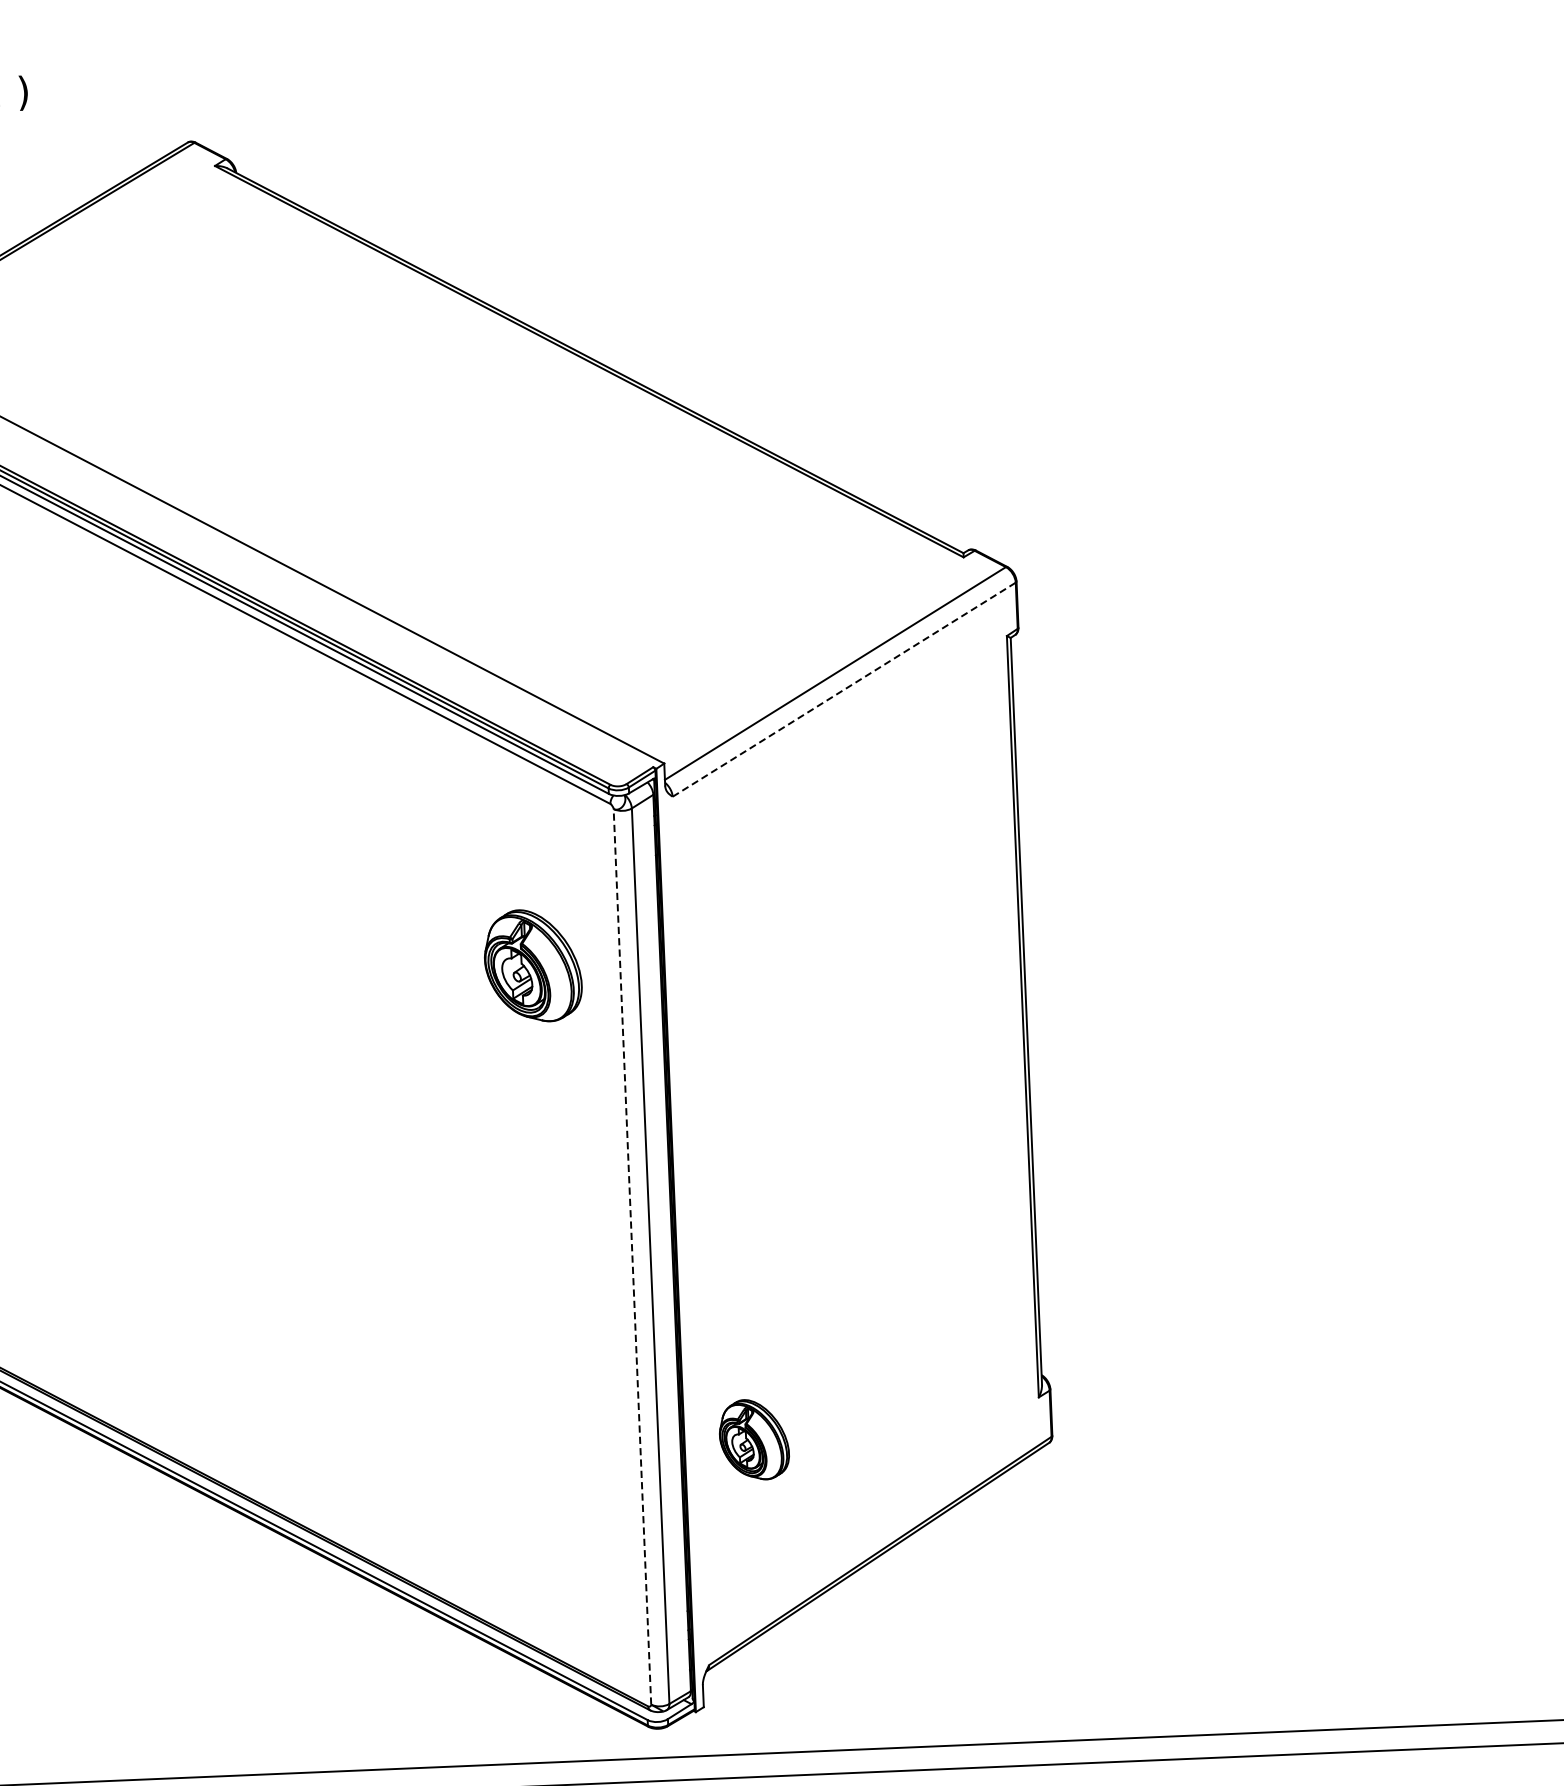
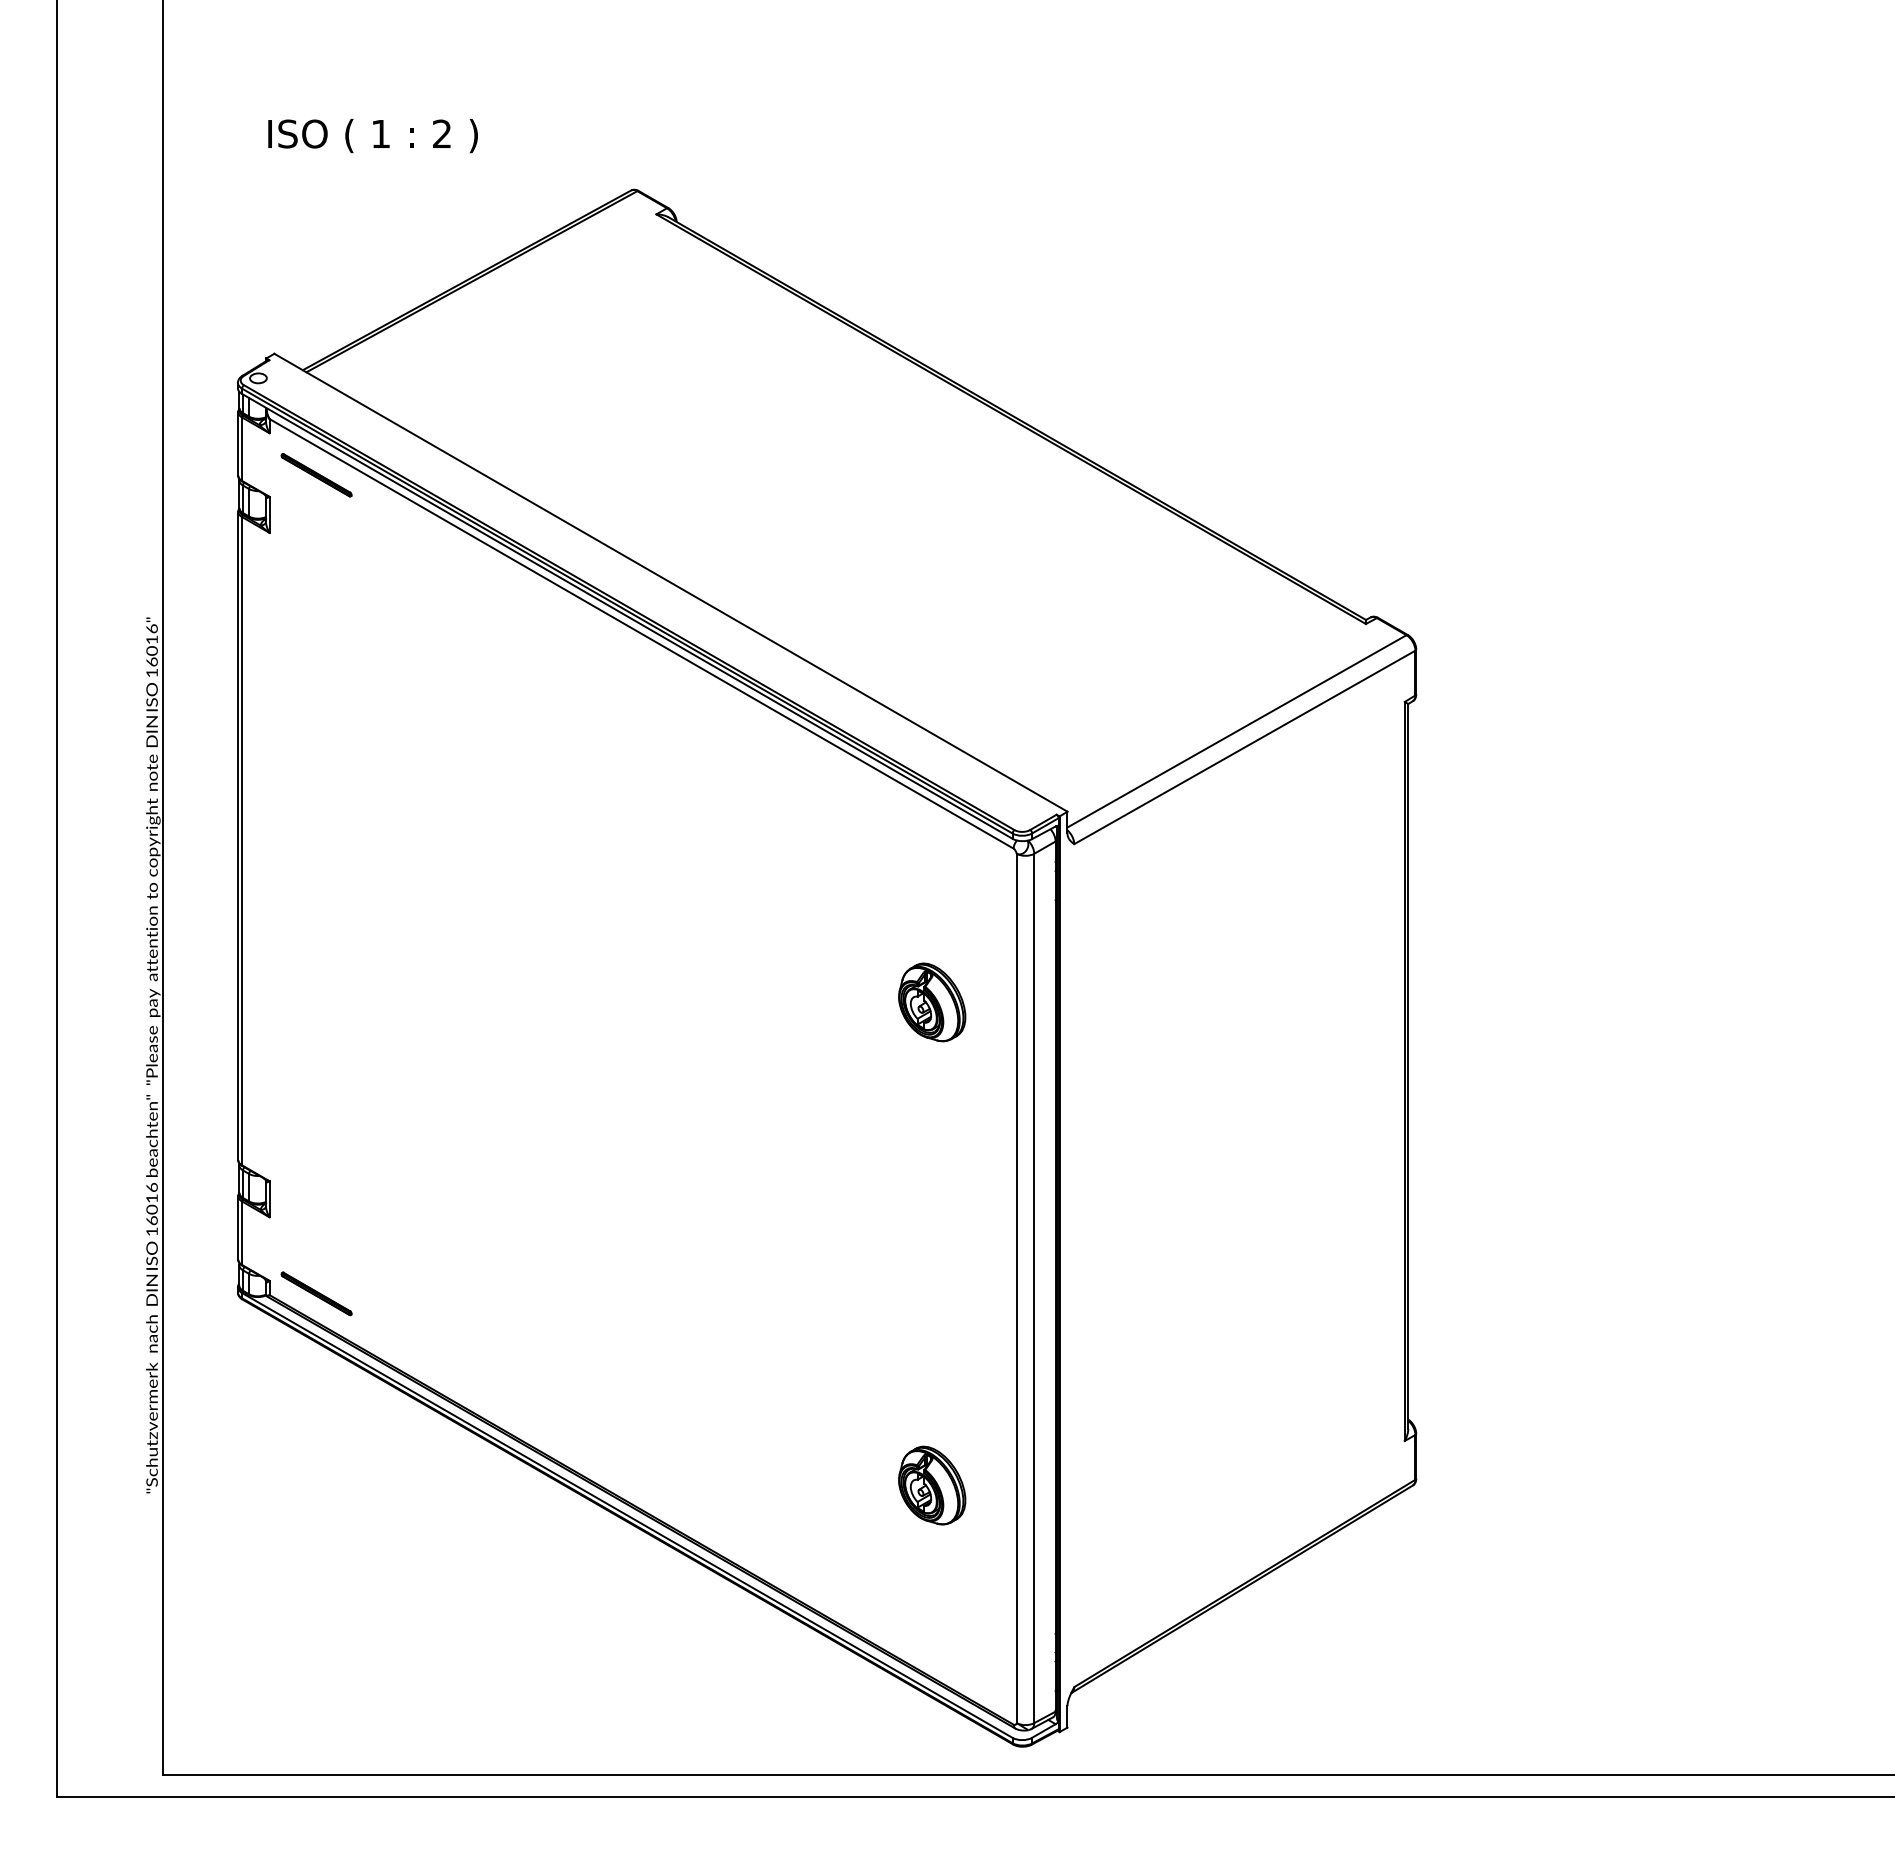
line: (844, 689) -> (1245, 747), dashed -> solid
part: (533, 965) -> (932, 1002), size x0.71
line: (632, 1256) -> (1016, 1288), dashed -> solid
part: (754, 1439) -> (932, 1485), moved

